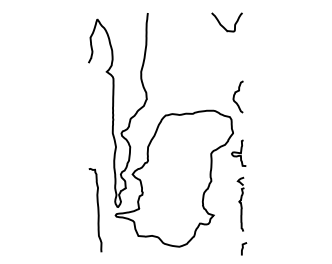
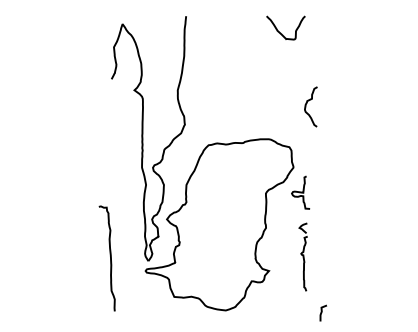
curve: (234, 96) -> (306, 106), moved
curve: (98, 210) -> (110, 258), moved
curve: (243, 248) -> (322, 312), moved

